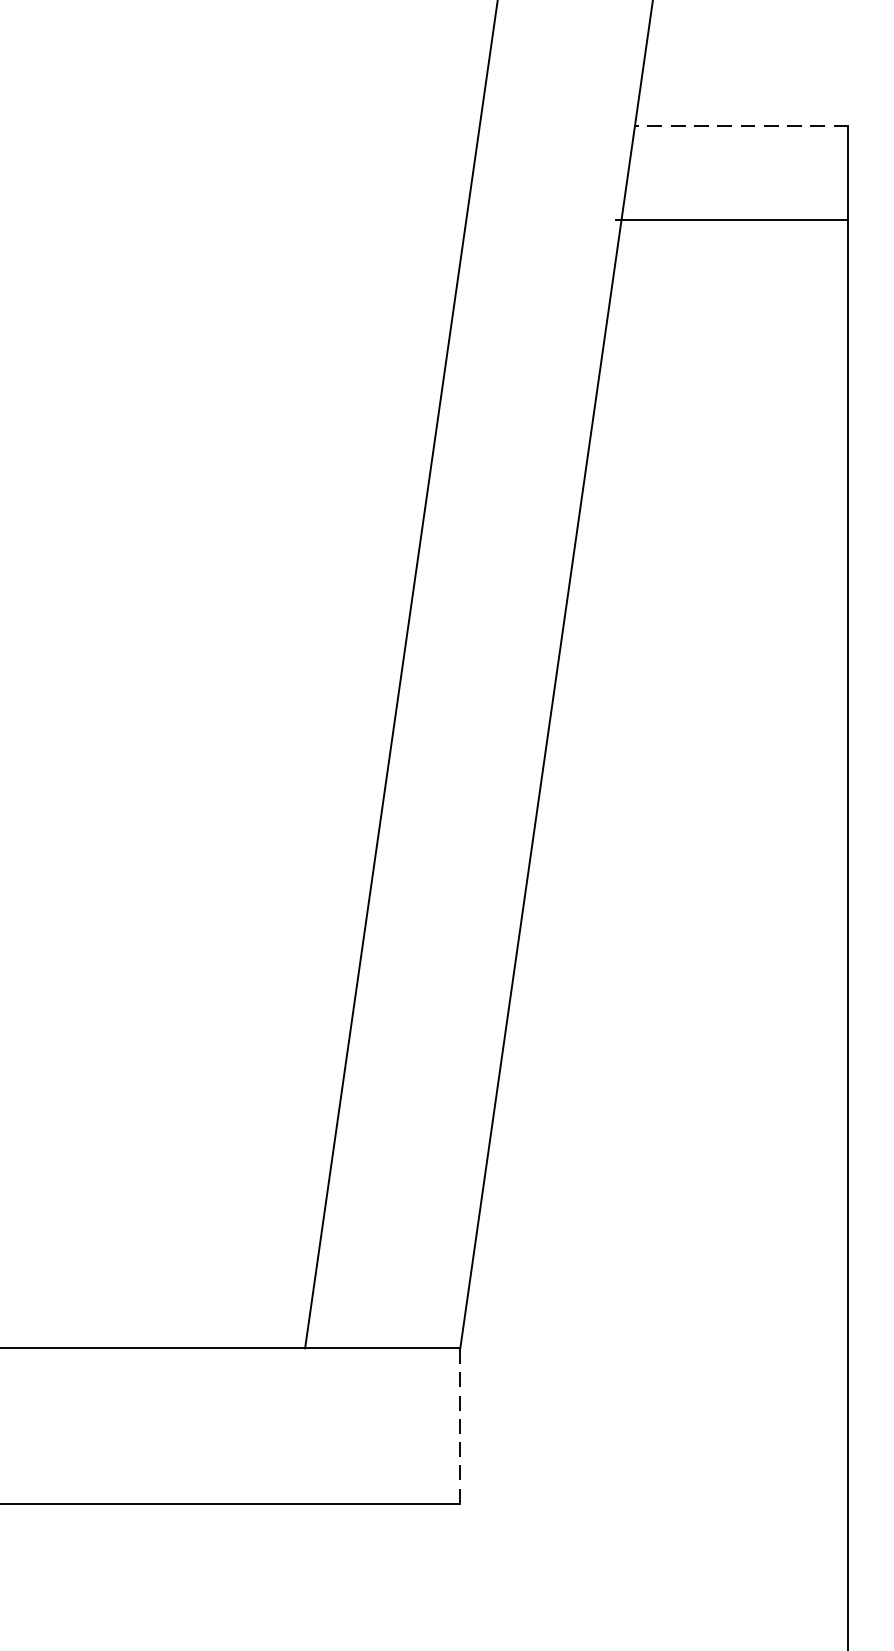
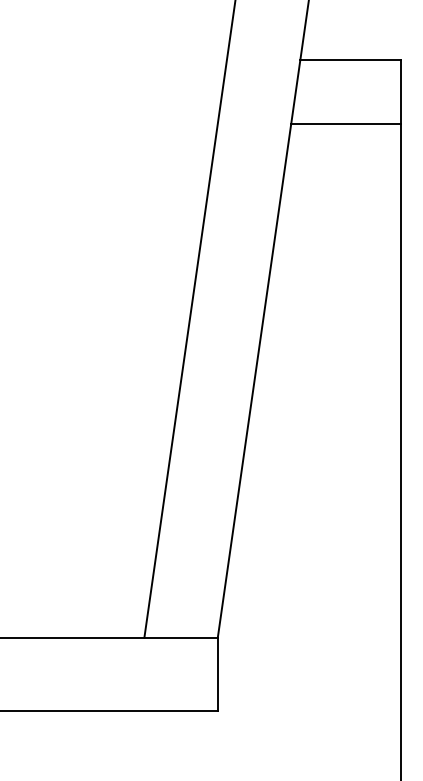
line: (740, 125) -> (350, 59), dashed -> solid
line: (732, 218) -> (346, 123), moved
line: (459, 1425) -> (217, 674), dashed -> solid

